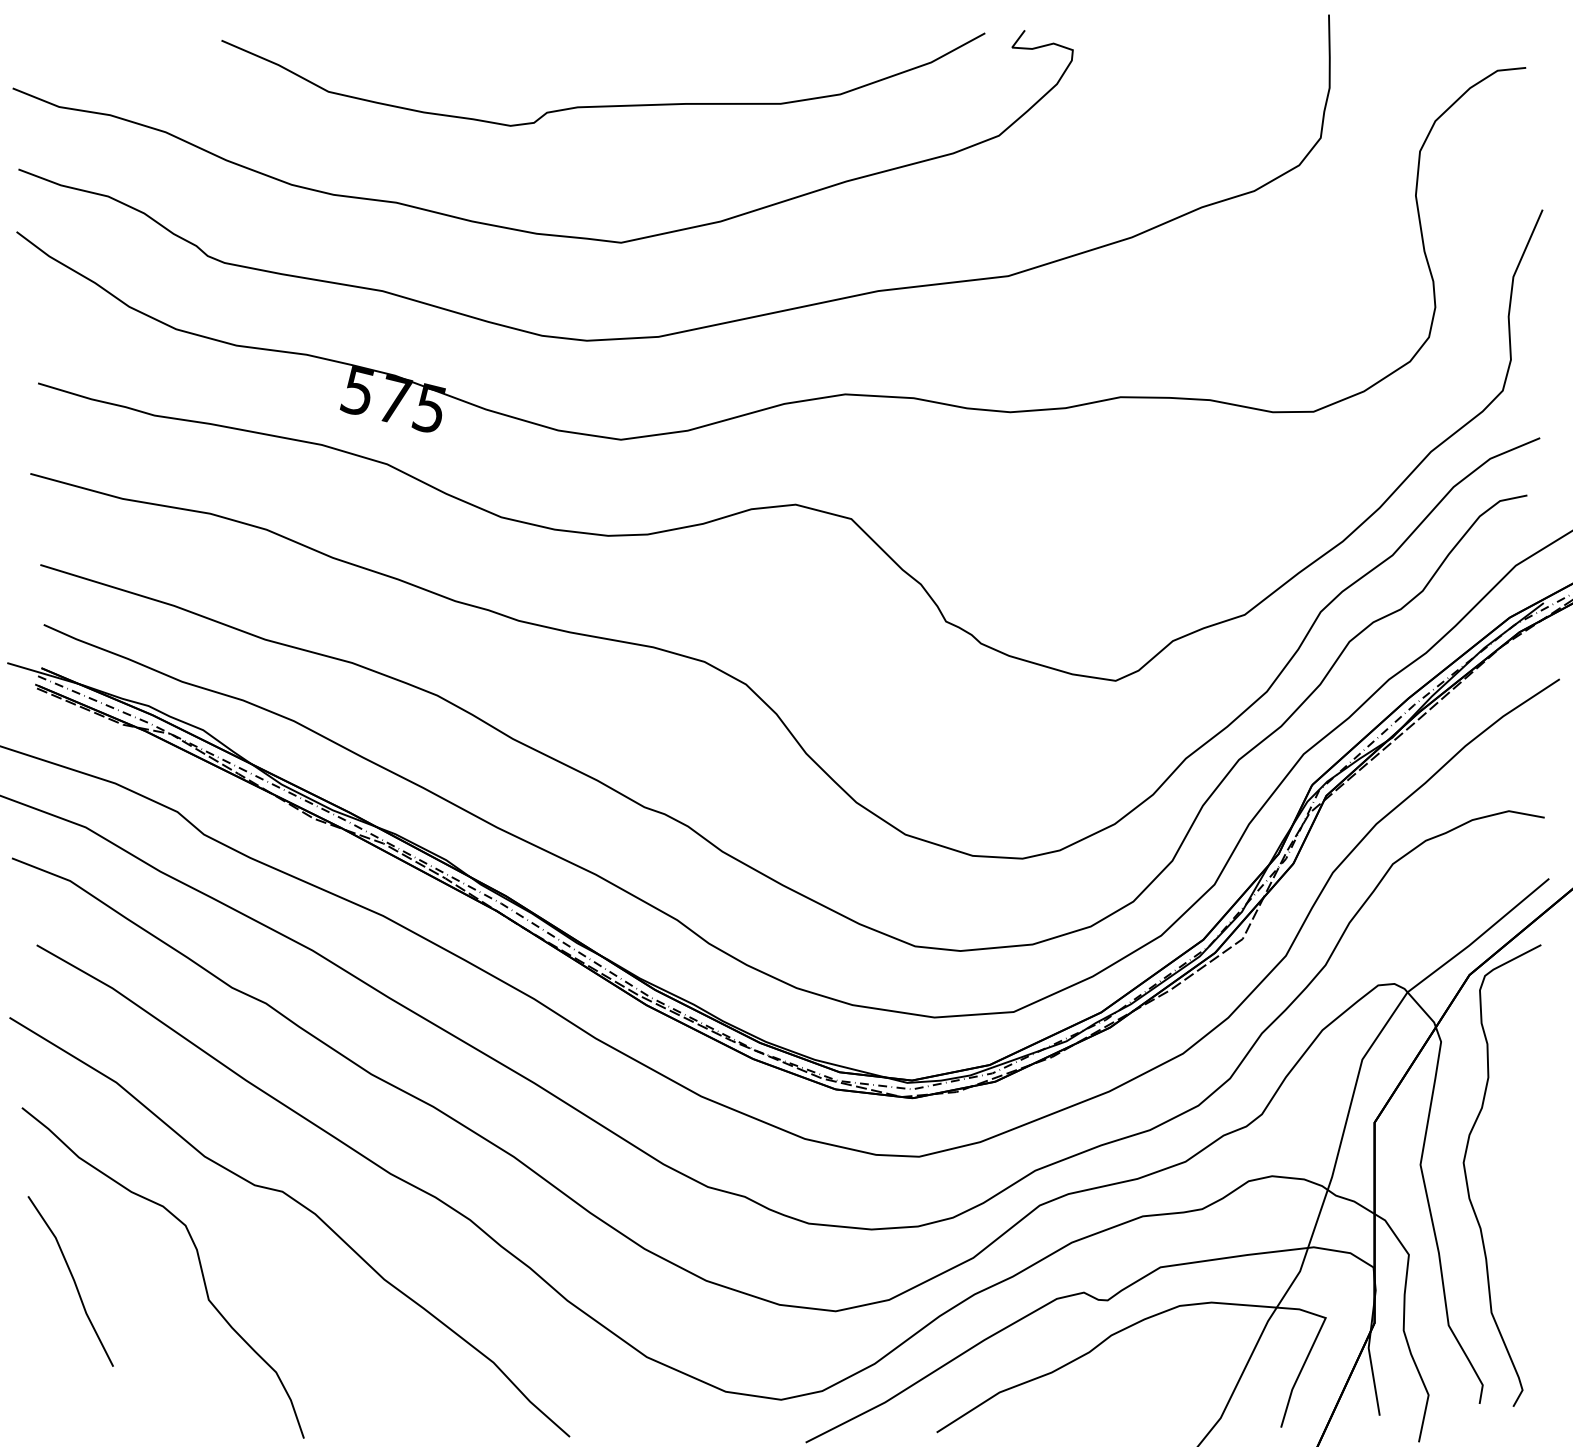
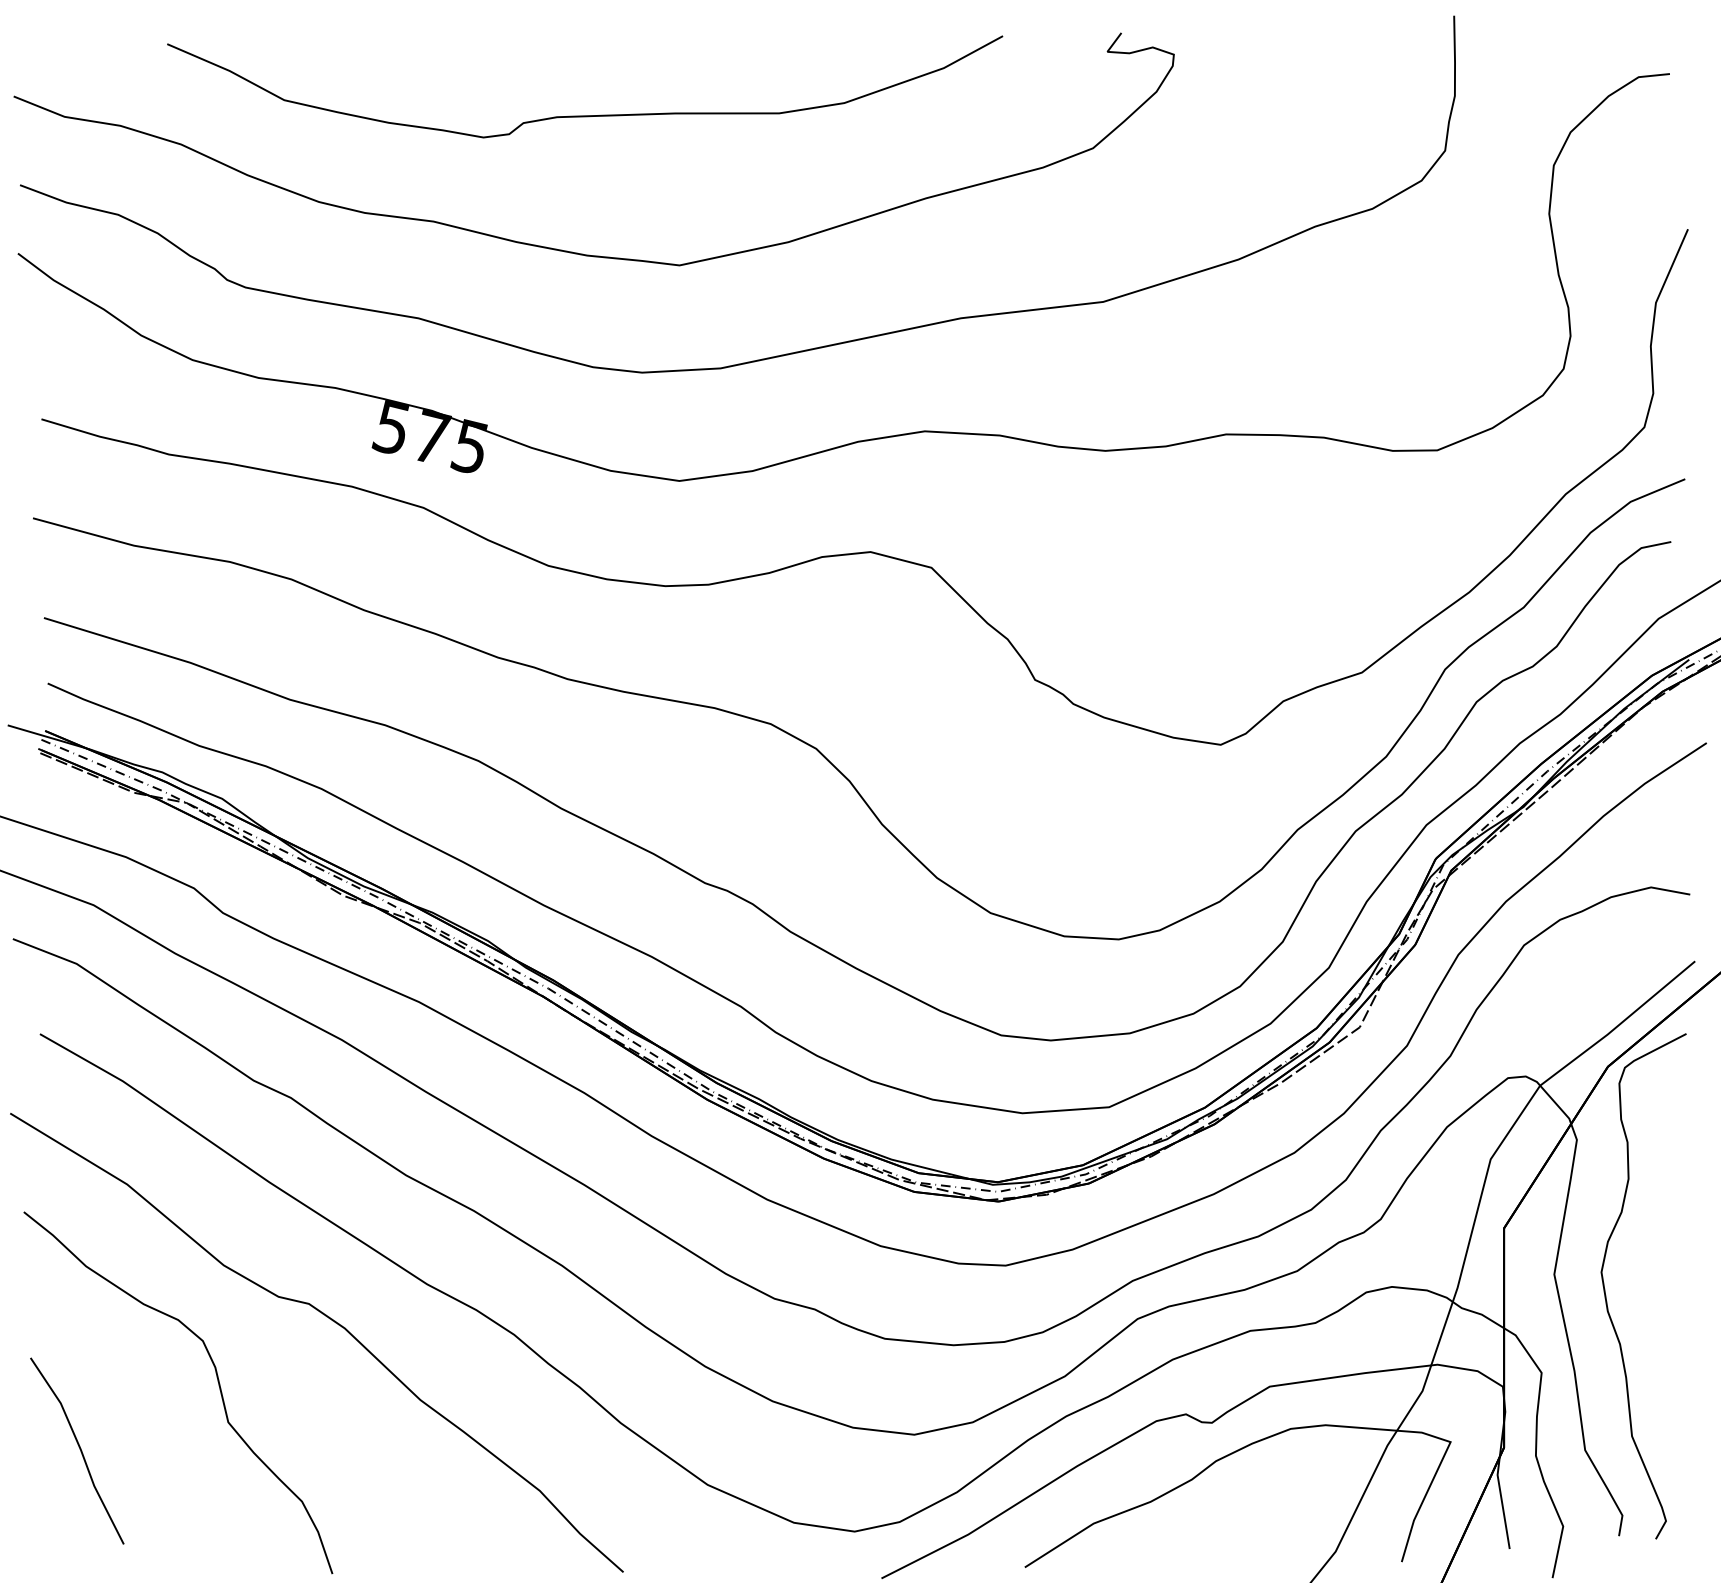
curve: (603, 105) -> (585, 115), moved
line: (72, 1280) -> (79, 1449), moved

